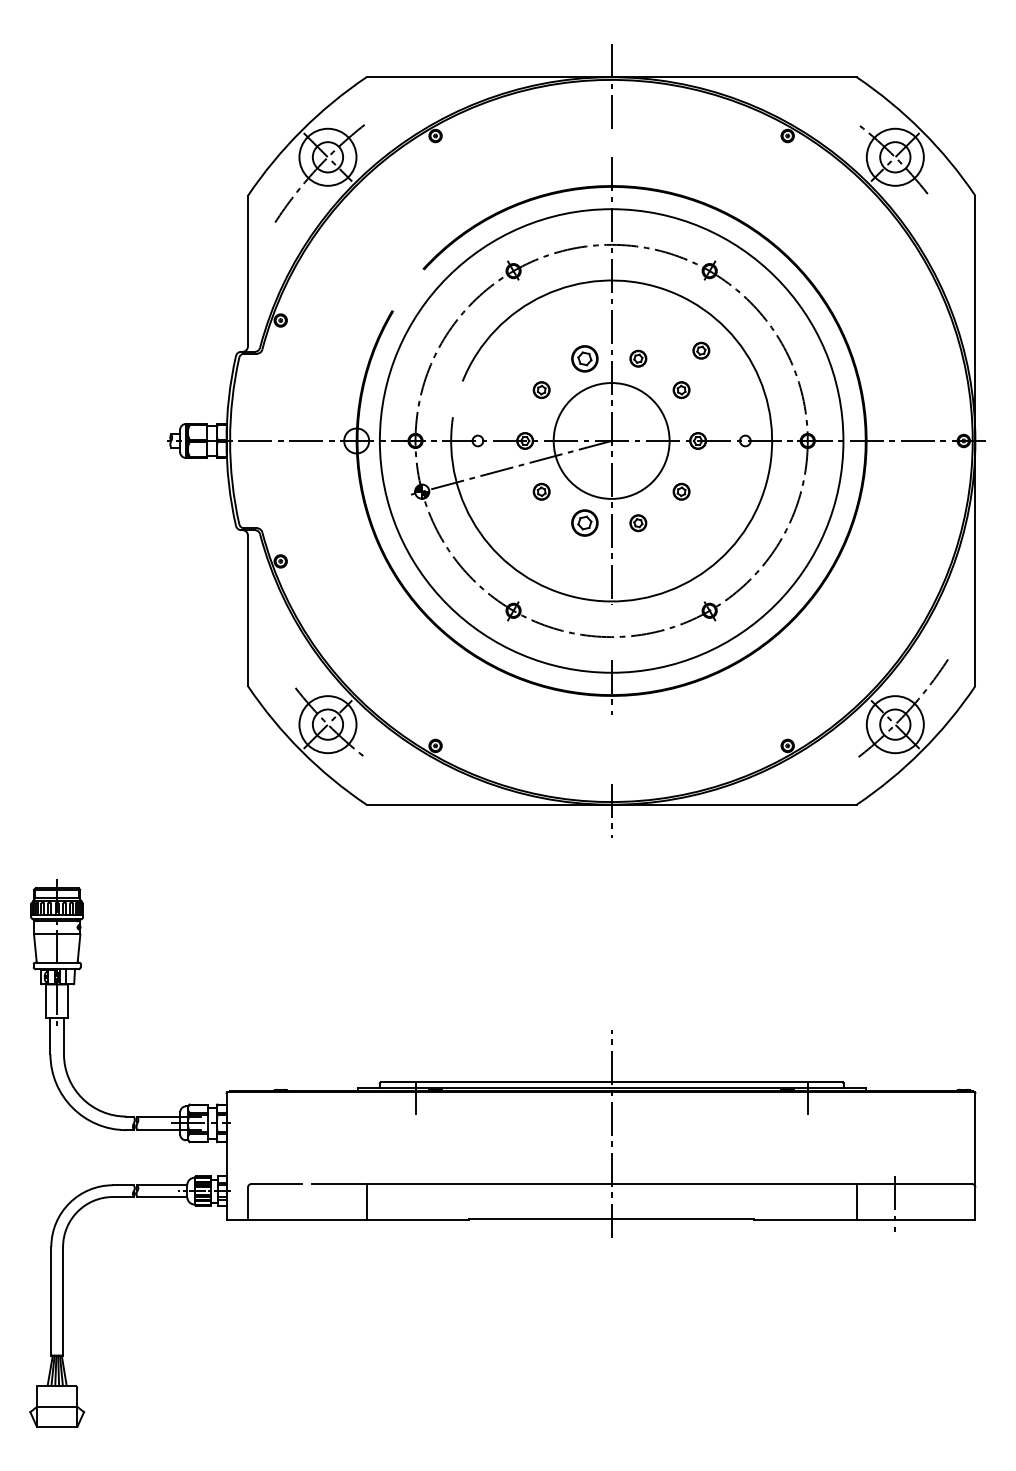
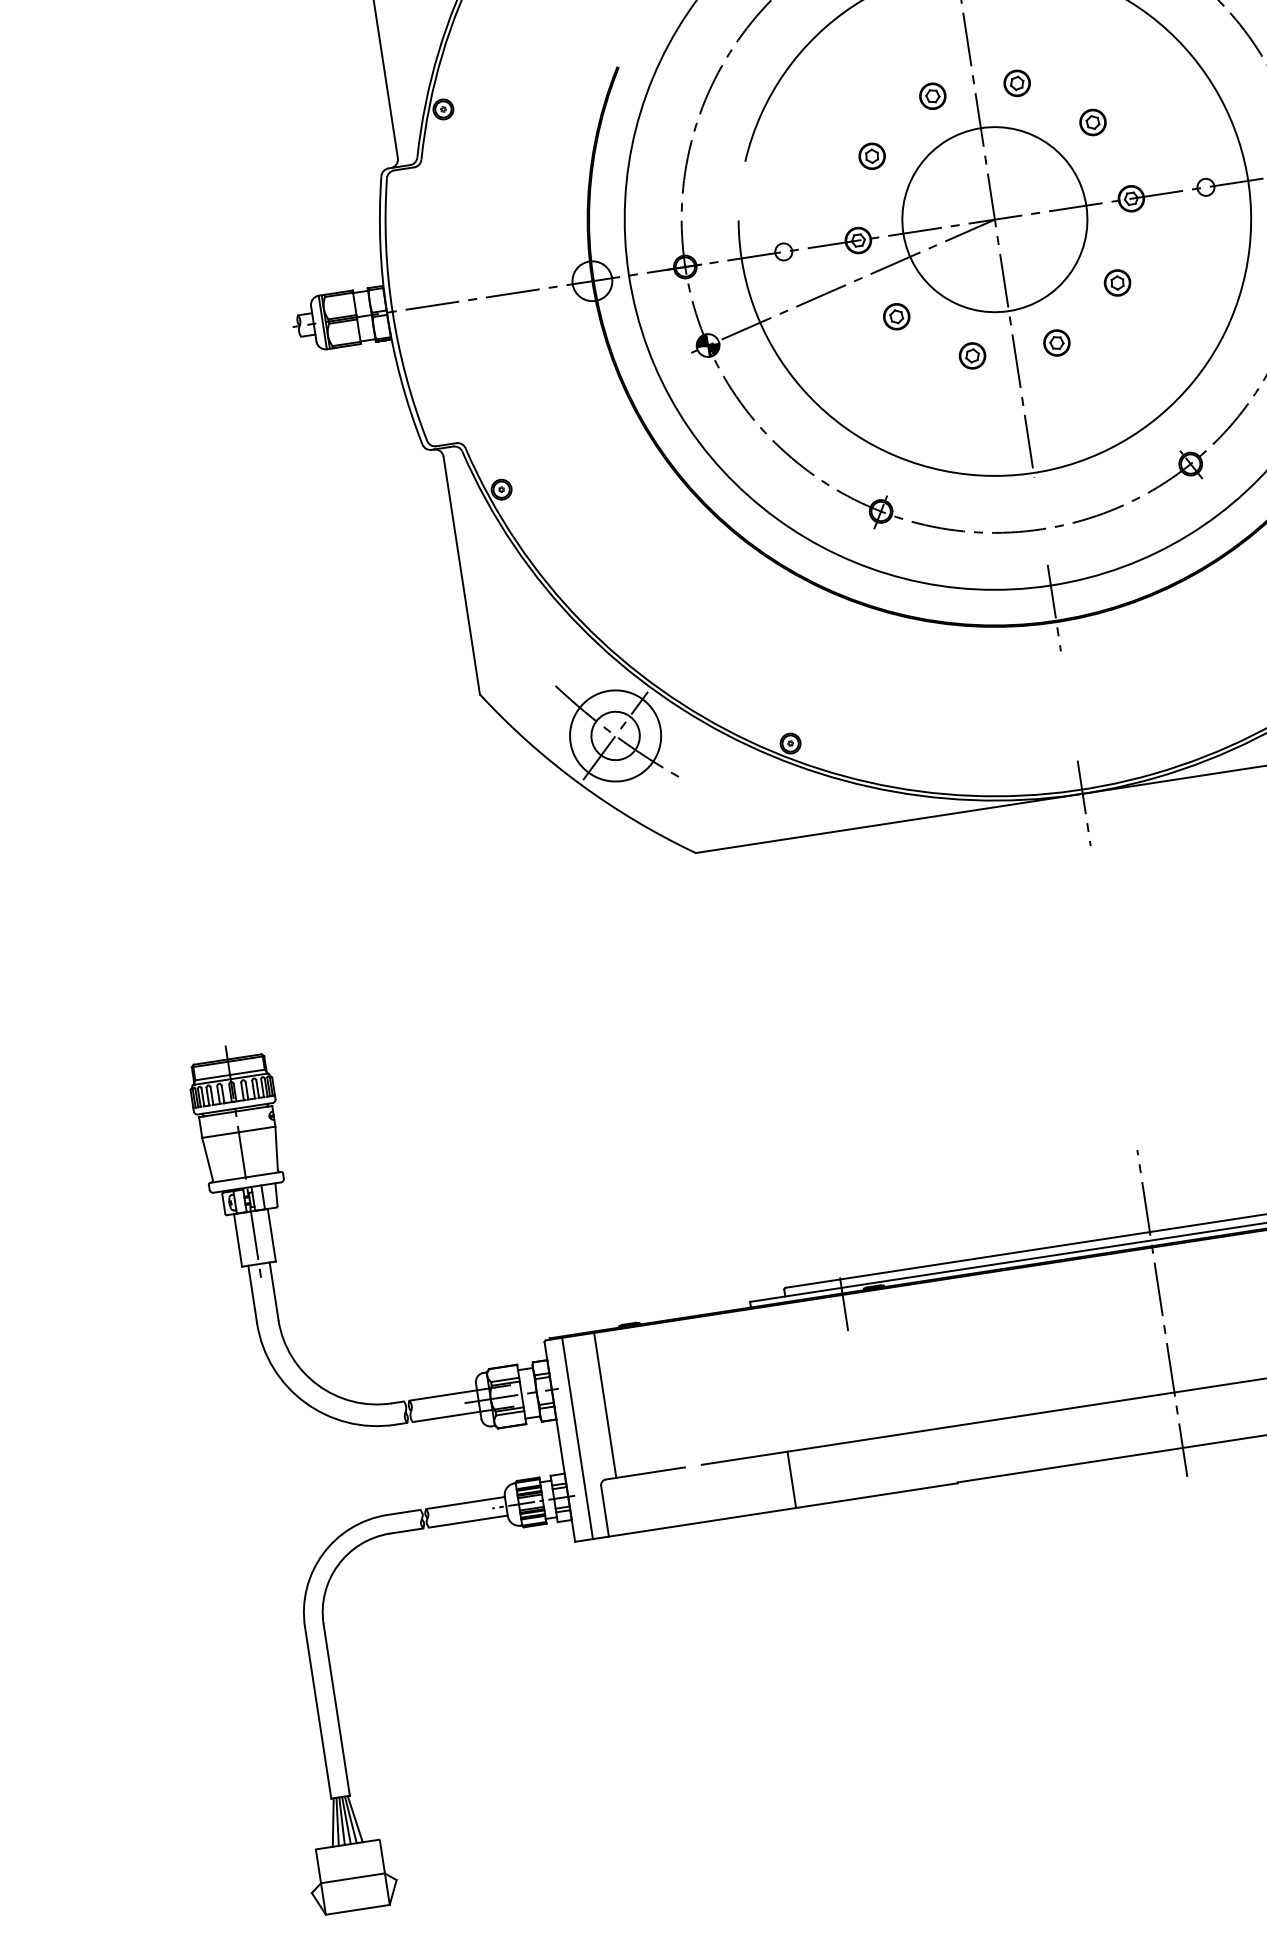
part: (701, 350) -> (1114, 55), removed
part: (584, 358) -> (932, 96), size x0.62
part: (584, 523) -> (971, 356), size x0.62
line: (258, 1137) -> (605, 1404), added
line: (237, 1155) -> (576, 1437), added

